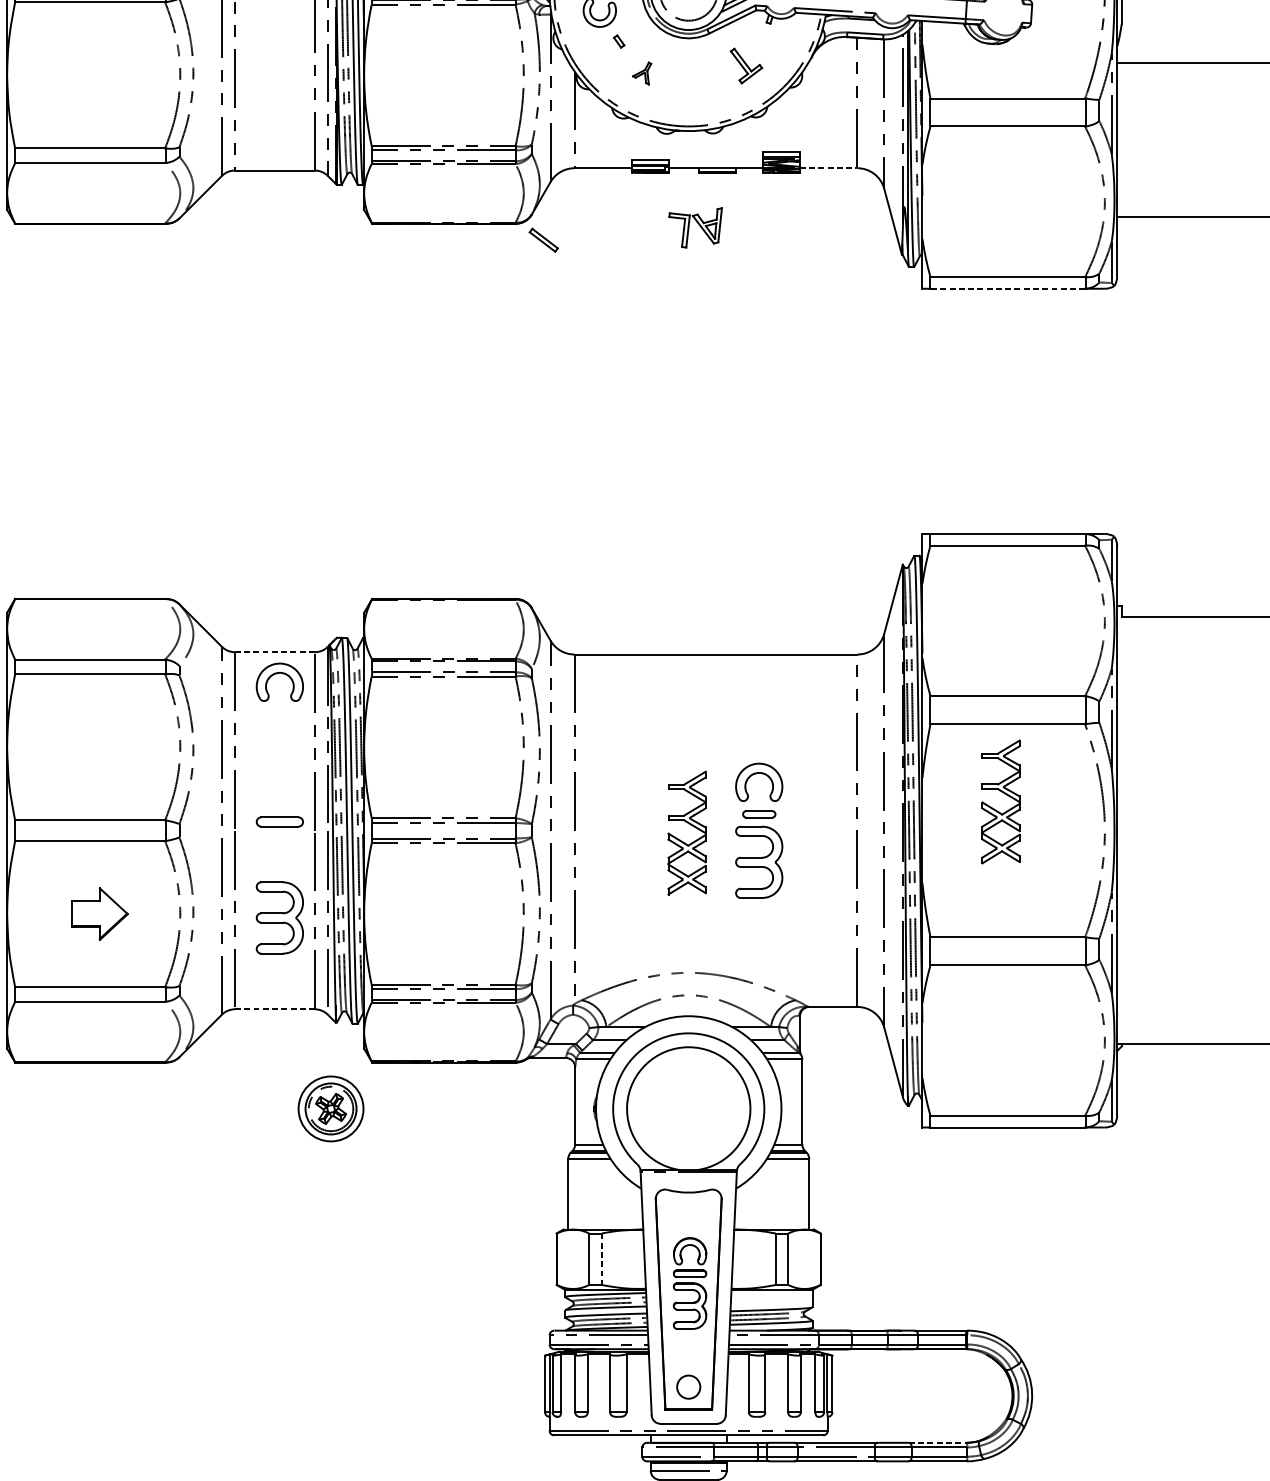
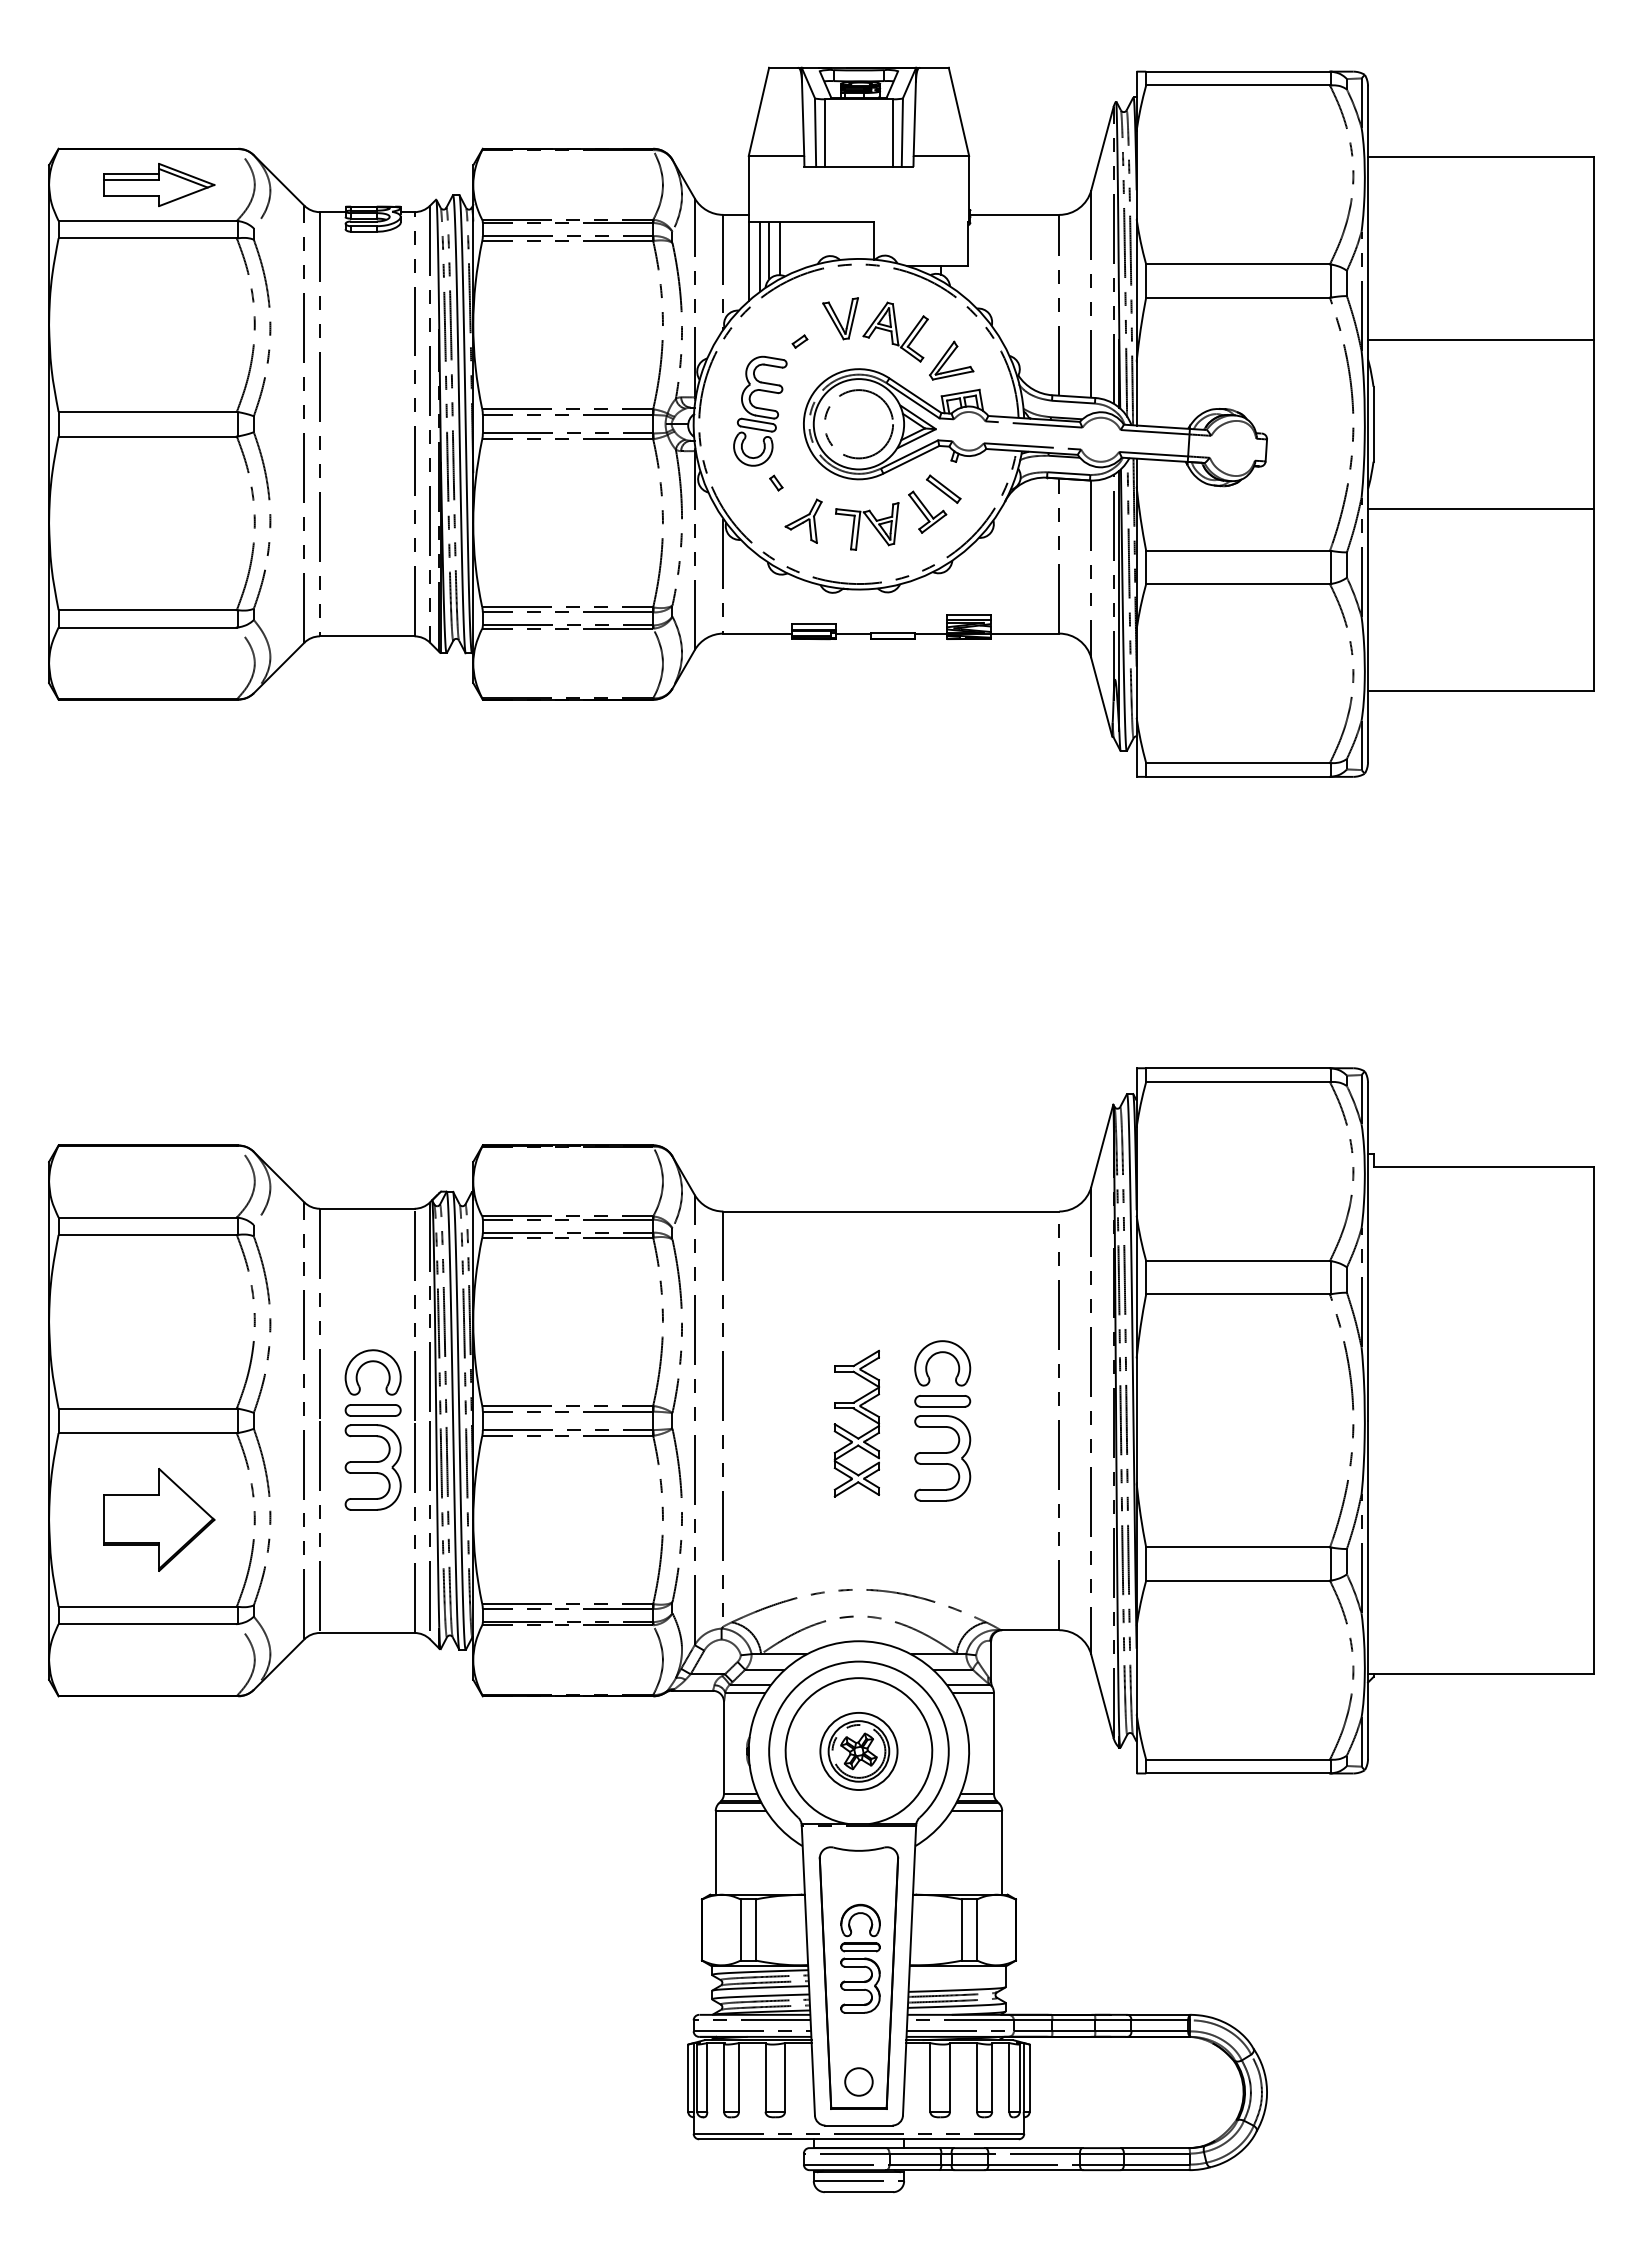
part: (642, 73) -> (803, 520), size x1.67
line: (828, 168) -> (1025, 633), dashed -> solid
part: (695, 227) -> (867, 526), moved
part: (543, 239) -> (943, 488), moved
line: (1008, 288) -> (1238, 776), dashed -> solid
line: (274, 652) -> (366, 1208), dashed -> solid
part: (279, 673) -> (372, 1362), moved
part: (1004, 794) -> (1234, 1377), removed
part: (759, 814) -> (942, 1401), size x1.43
part: (100, 913) -> (159, 1519), size x1.67
part: (279, 917) -> (372, 1467), moved
line: (275, 1008) -> (367, 1632), dashed -> solid
part: (330, 1109) -> (858, 1751), moved
line: (601, 1259) -> (755, 1930), dashed -> solid
line: (938, 1443) -> (1155, 2148), dashed -> solid

